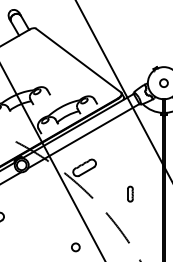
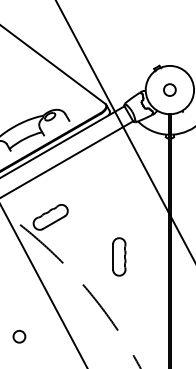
part: (130, 193) -> (119, 255), size x1.67
circle: (75, 247) -> (18, 336), moved

